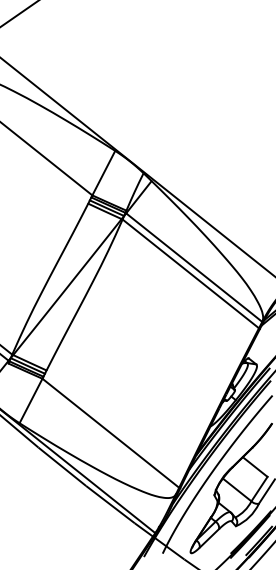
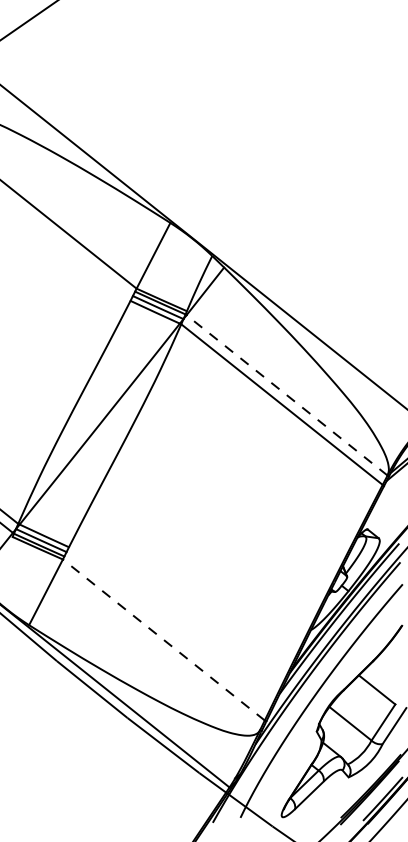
line: (193, 267) -> (285, 395), solid -> dashed
line: (110, 432) -> (163, 638), solid -> dashed

